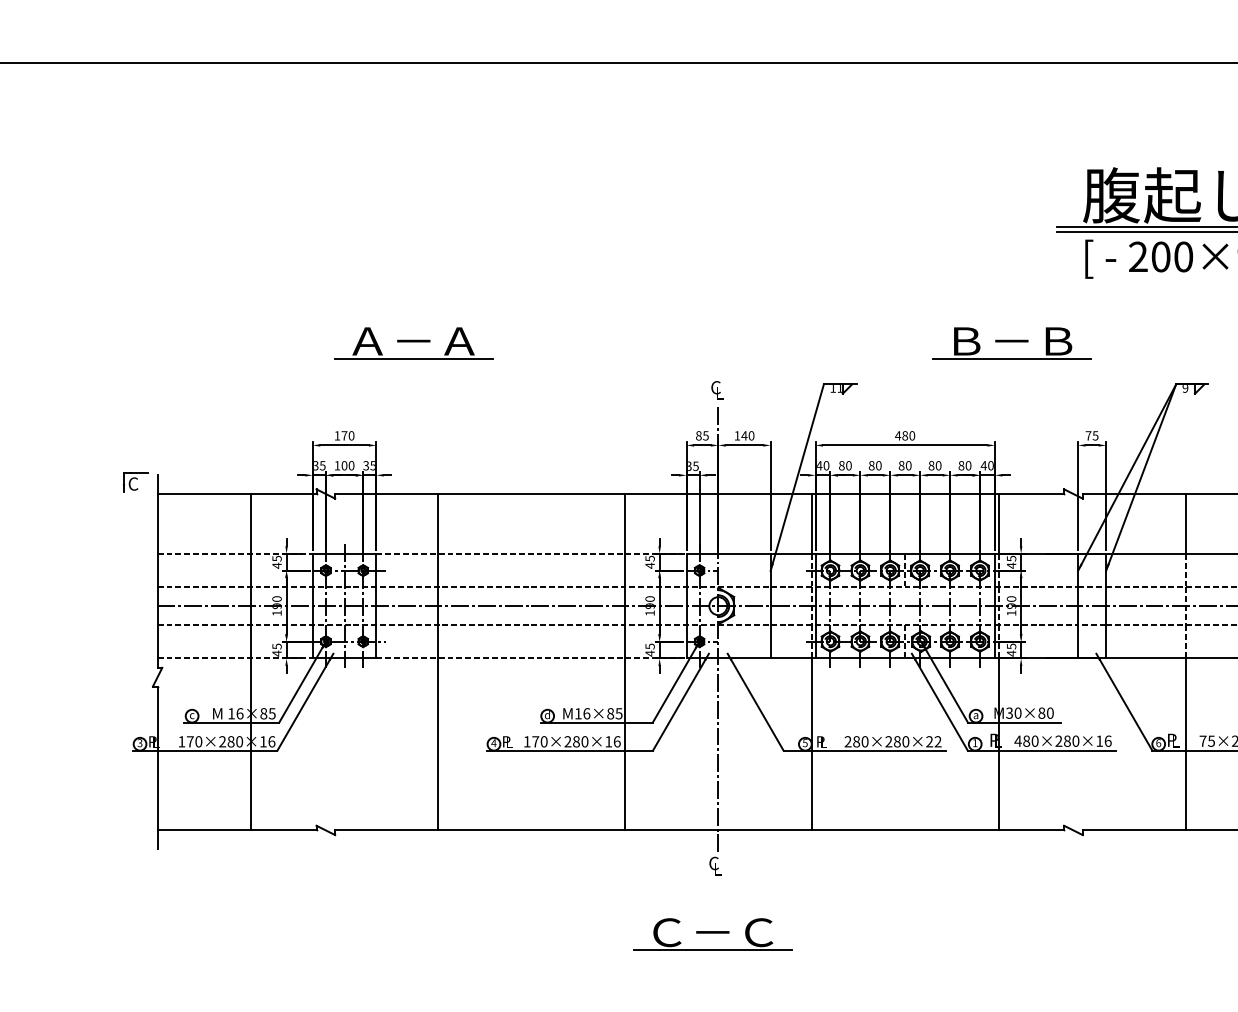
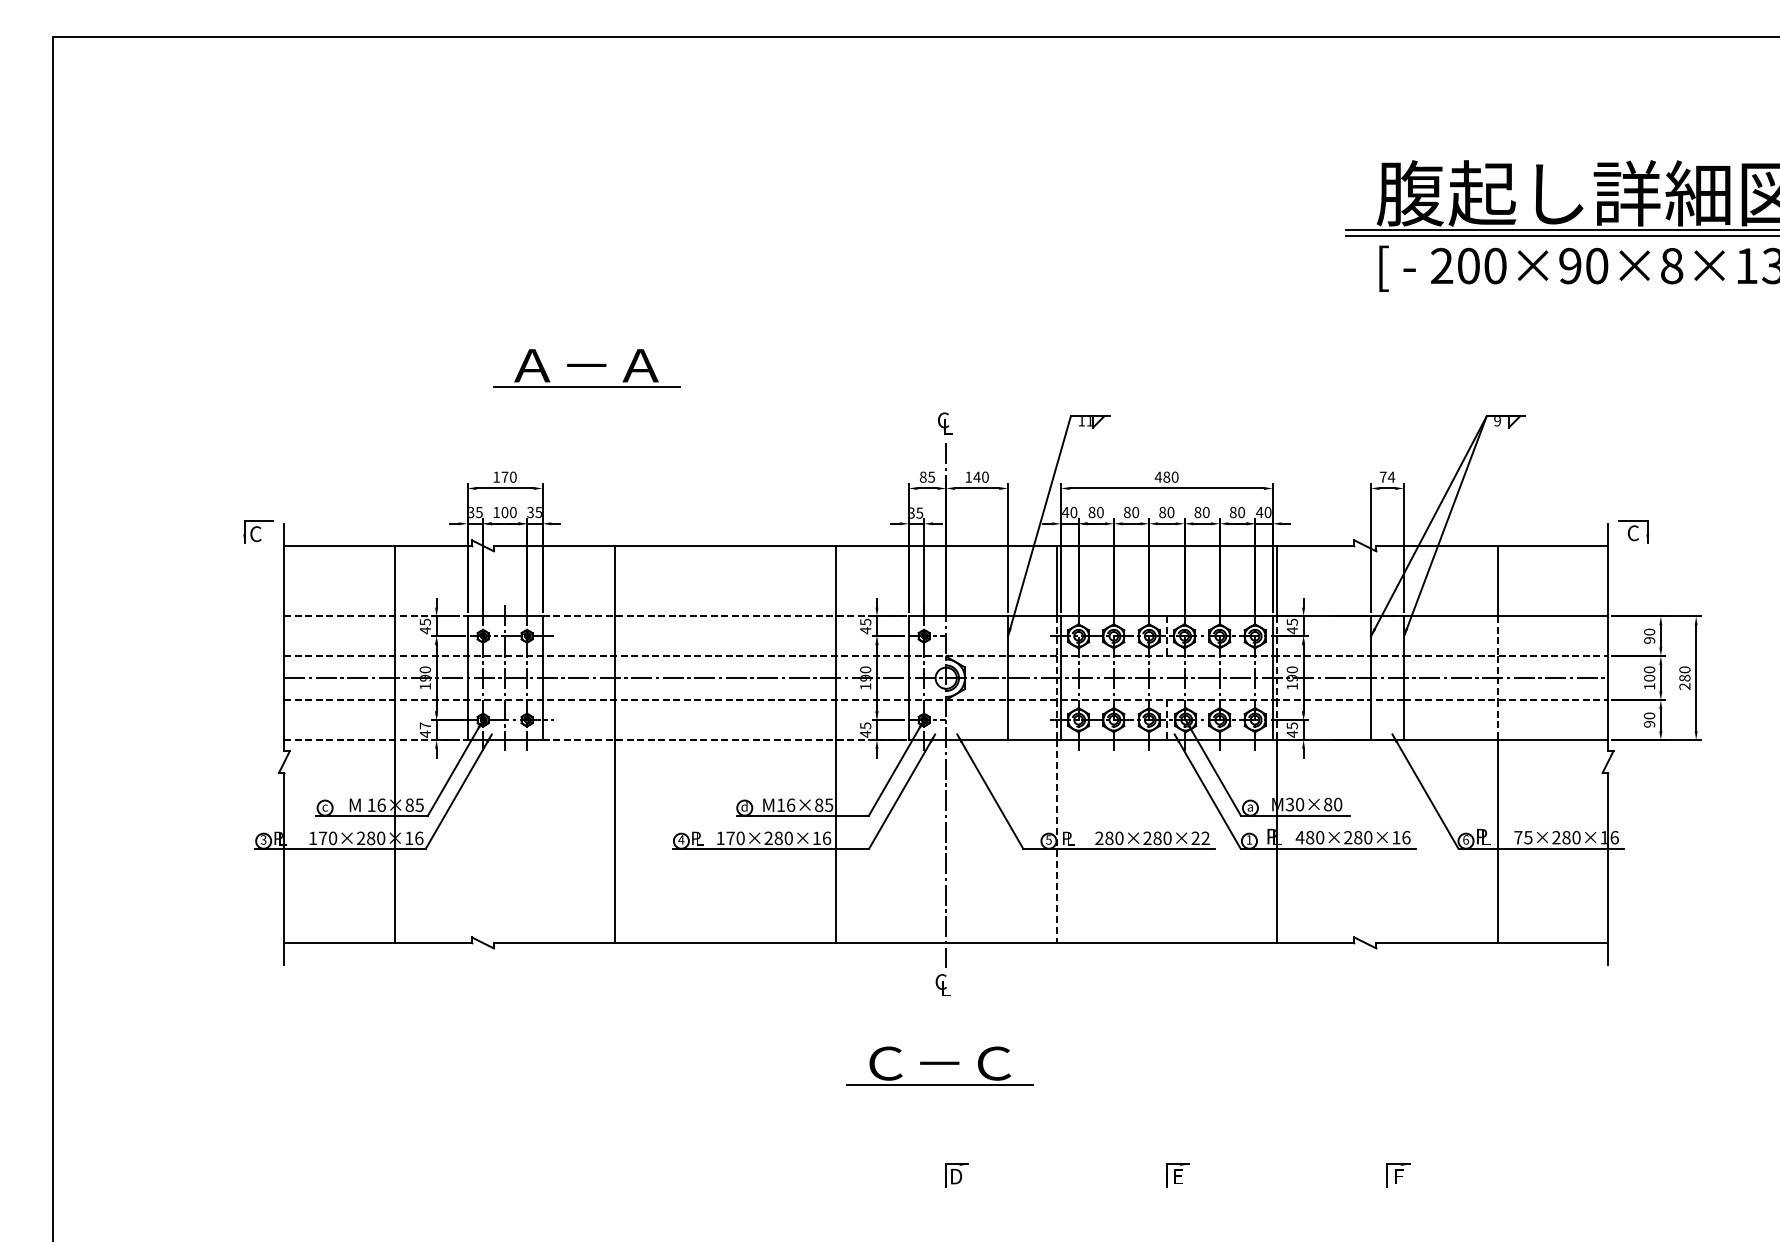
part: (1011, 343) -> (1292, 368), removed
text: (1095, 435) -> (1391, 476), 75 -> 74
text: (277, 646) -> (425, 725), 45 -> 47
line: (811, 744) -> (1056, 841), solid -> dashed

